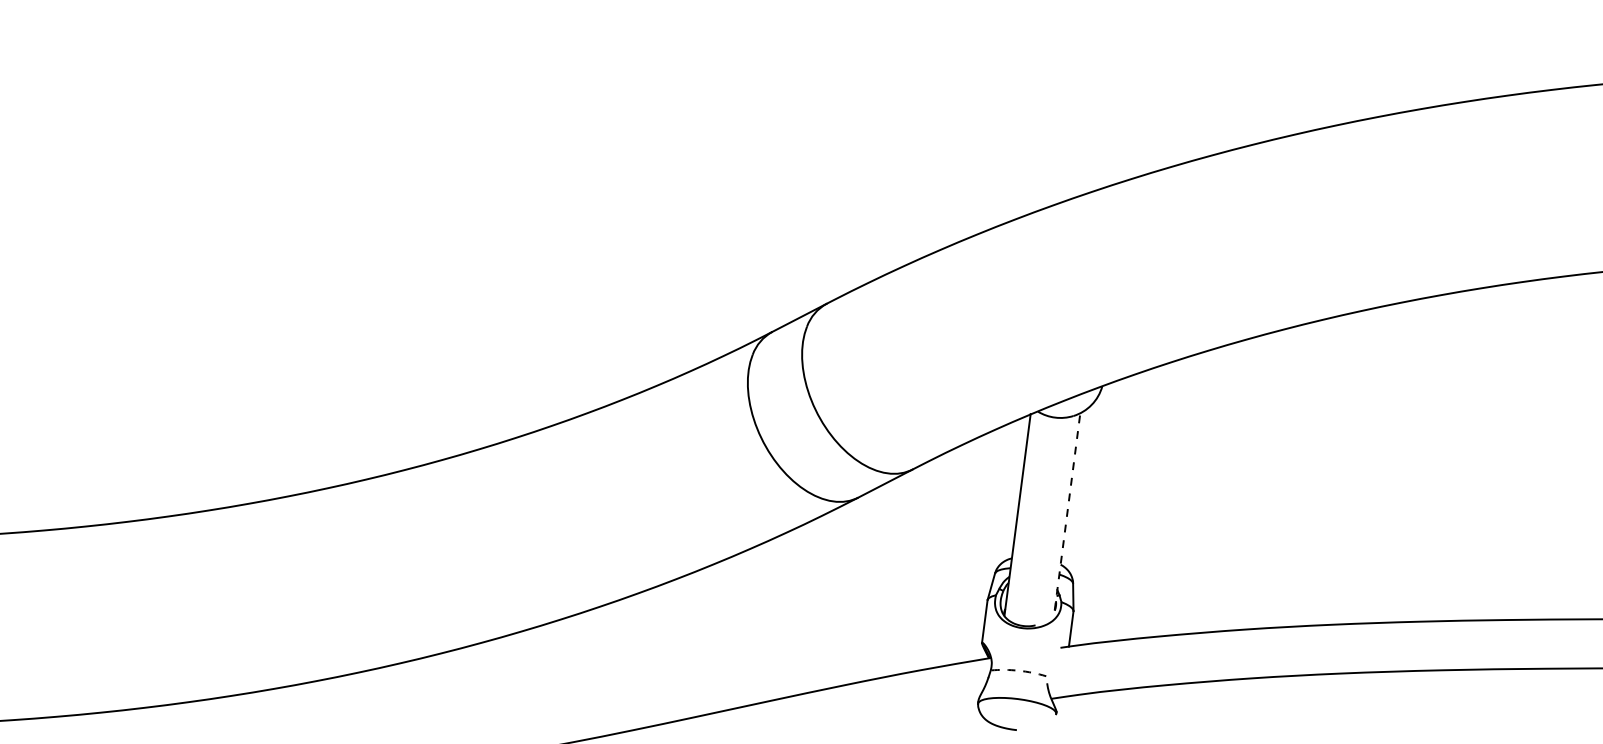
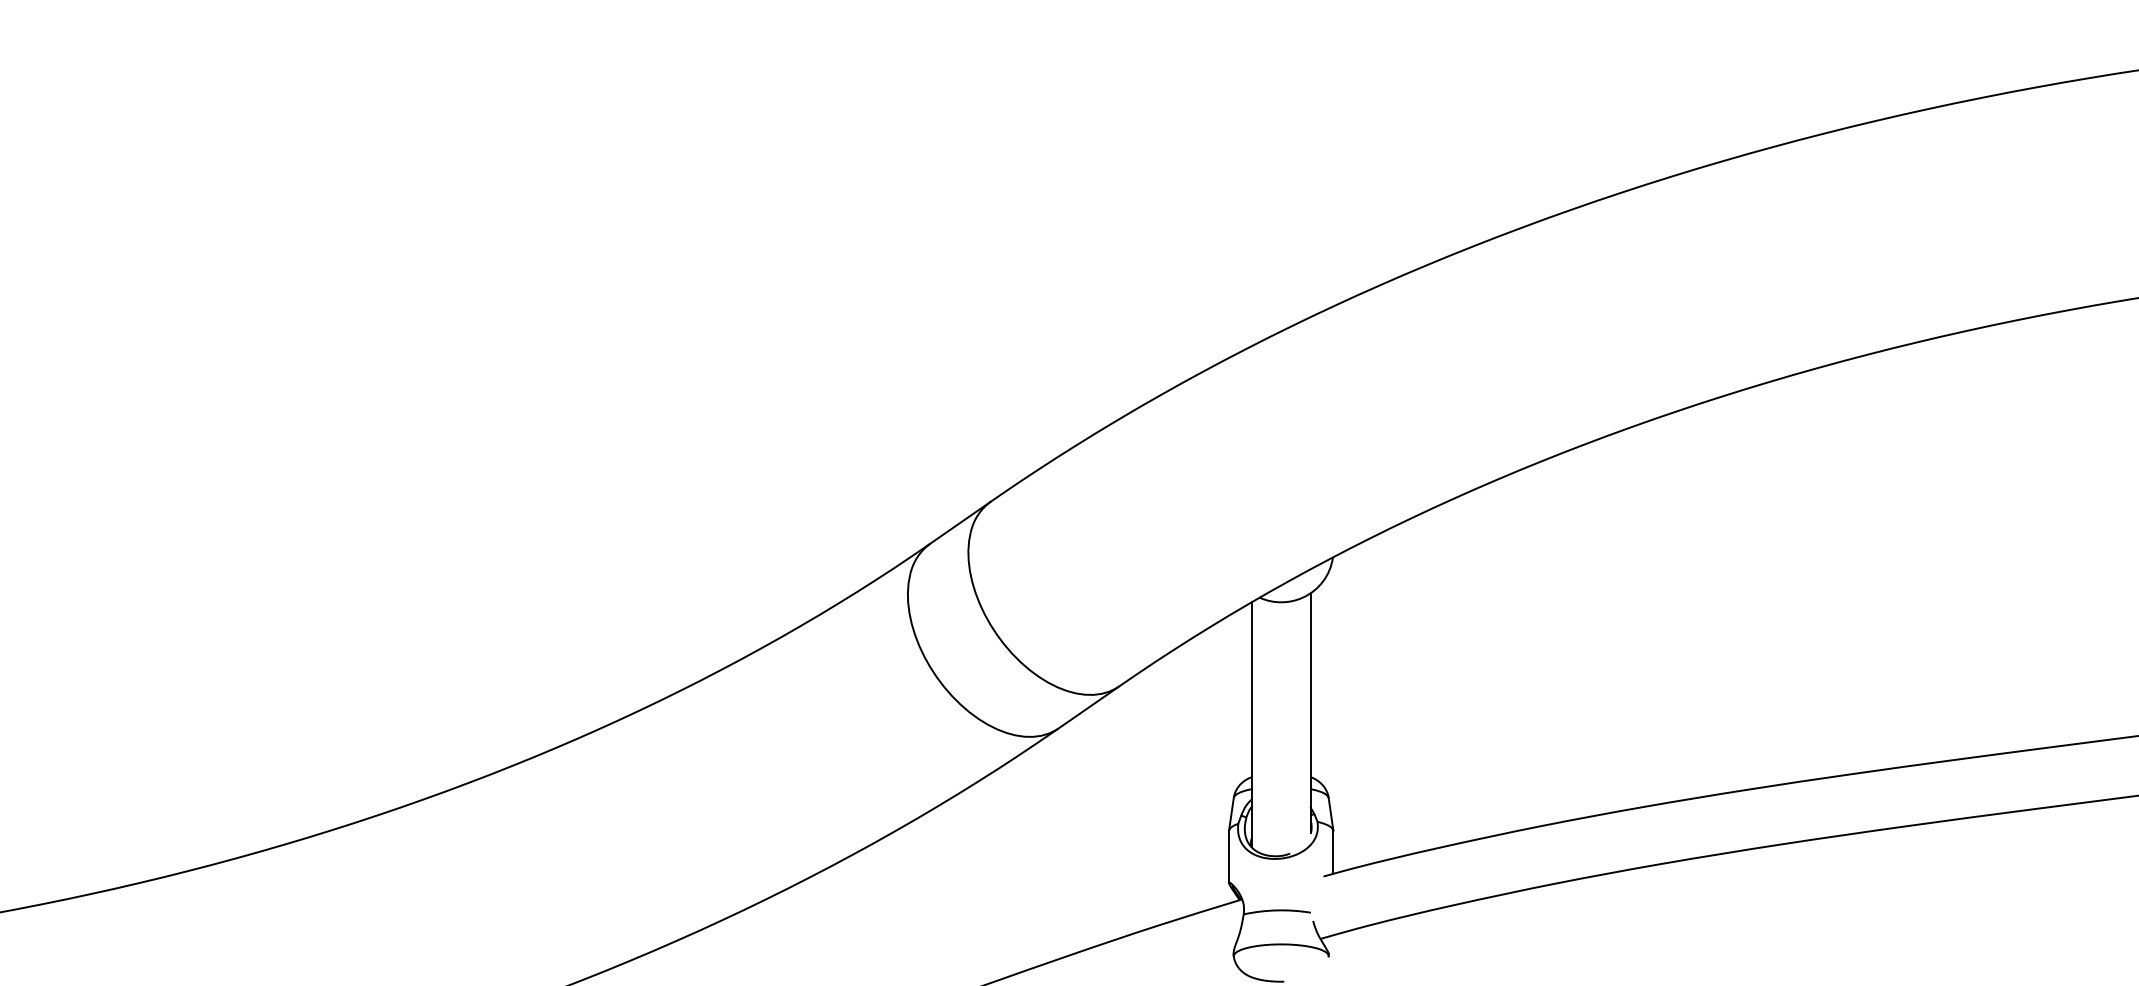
line: (1067, 511) -> (1310, 712), dashed -> solid
arc: (1018, 670) -> (1277, 910), dashed -> solid

